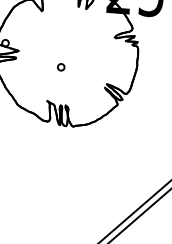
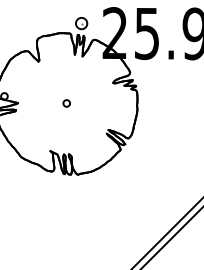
circle: (60, 67) -> (66, 103), moved

